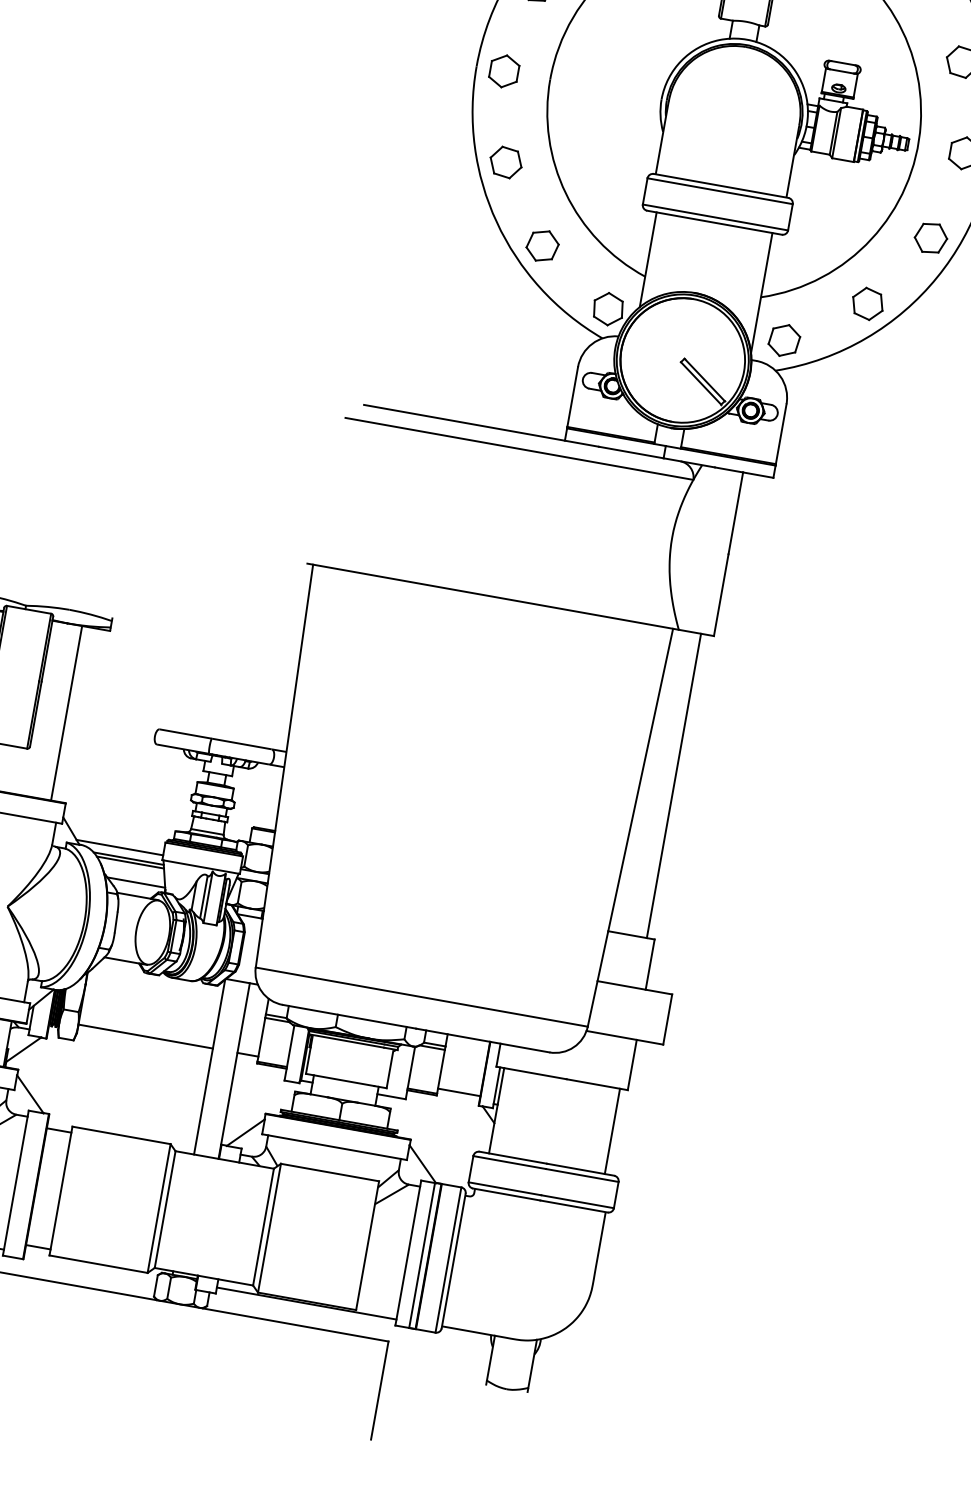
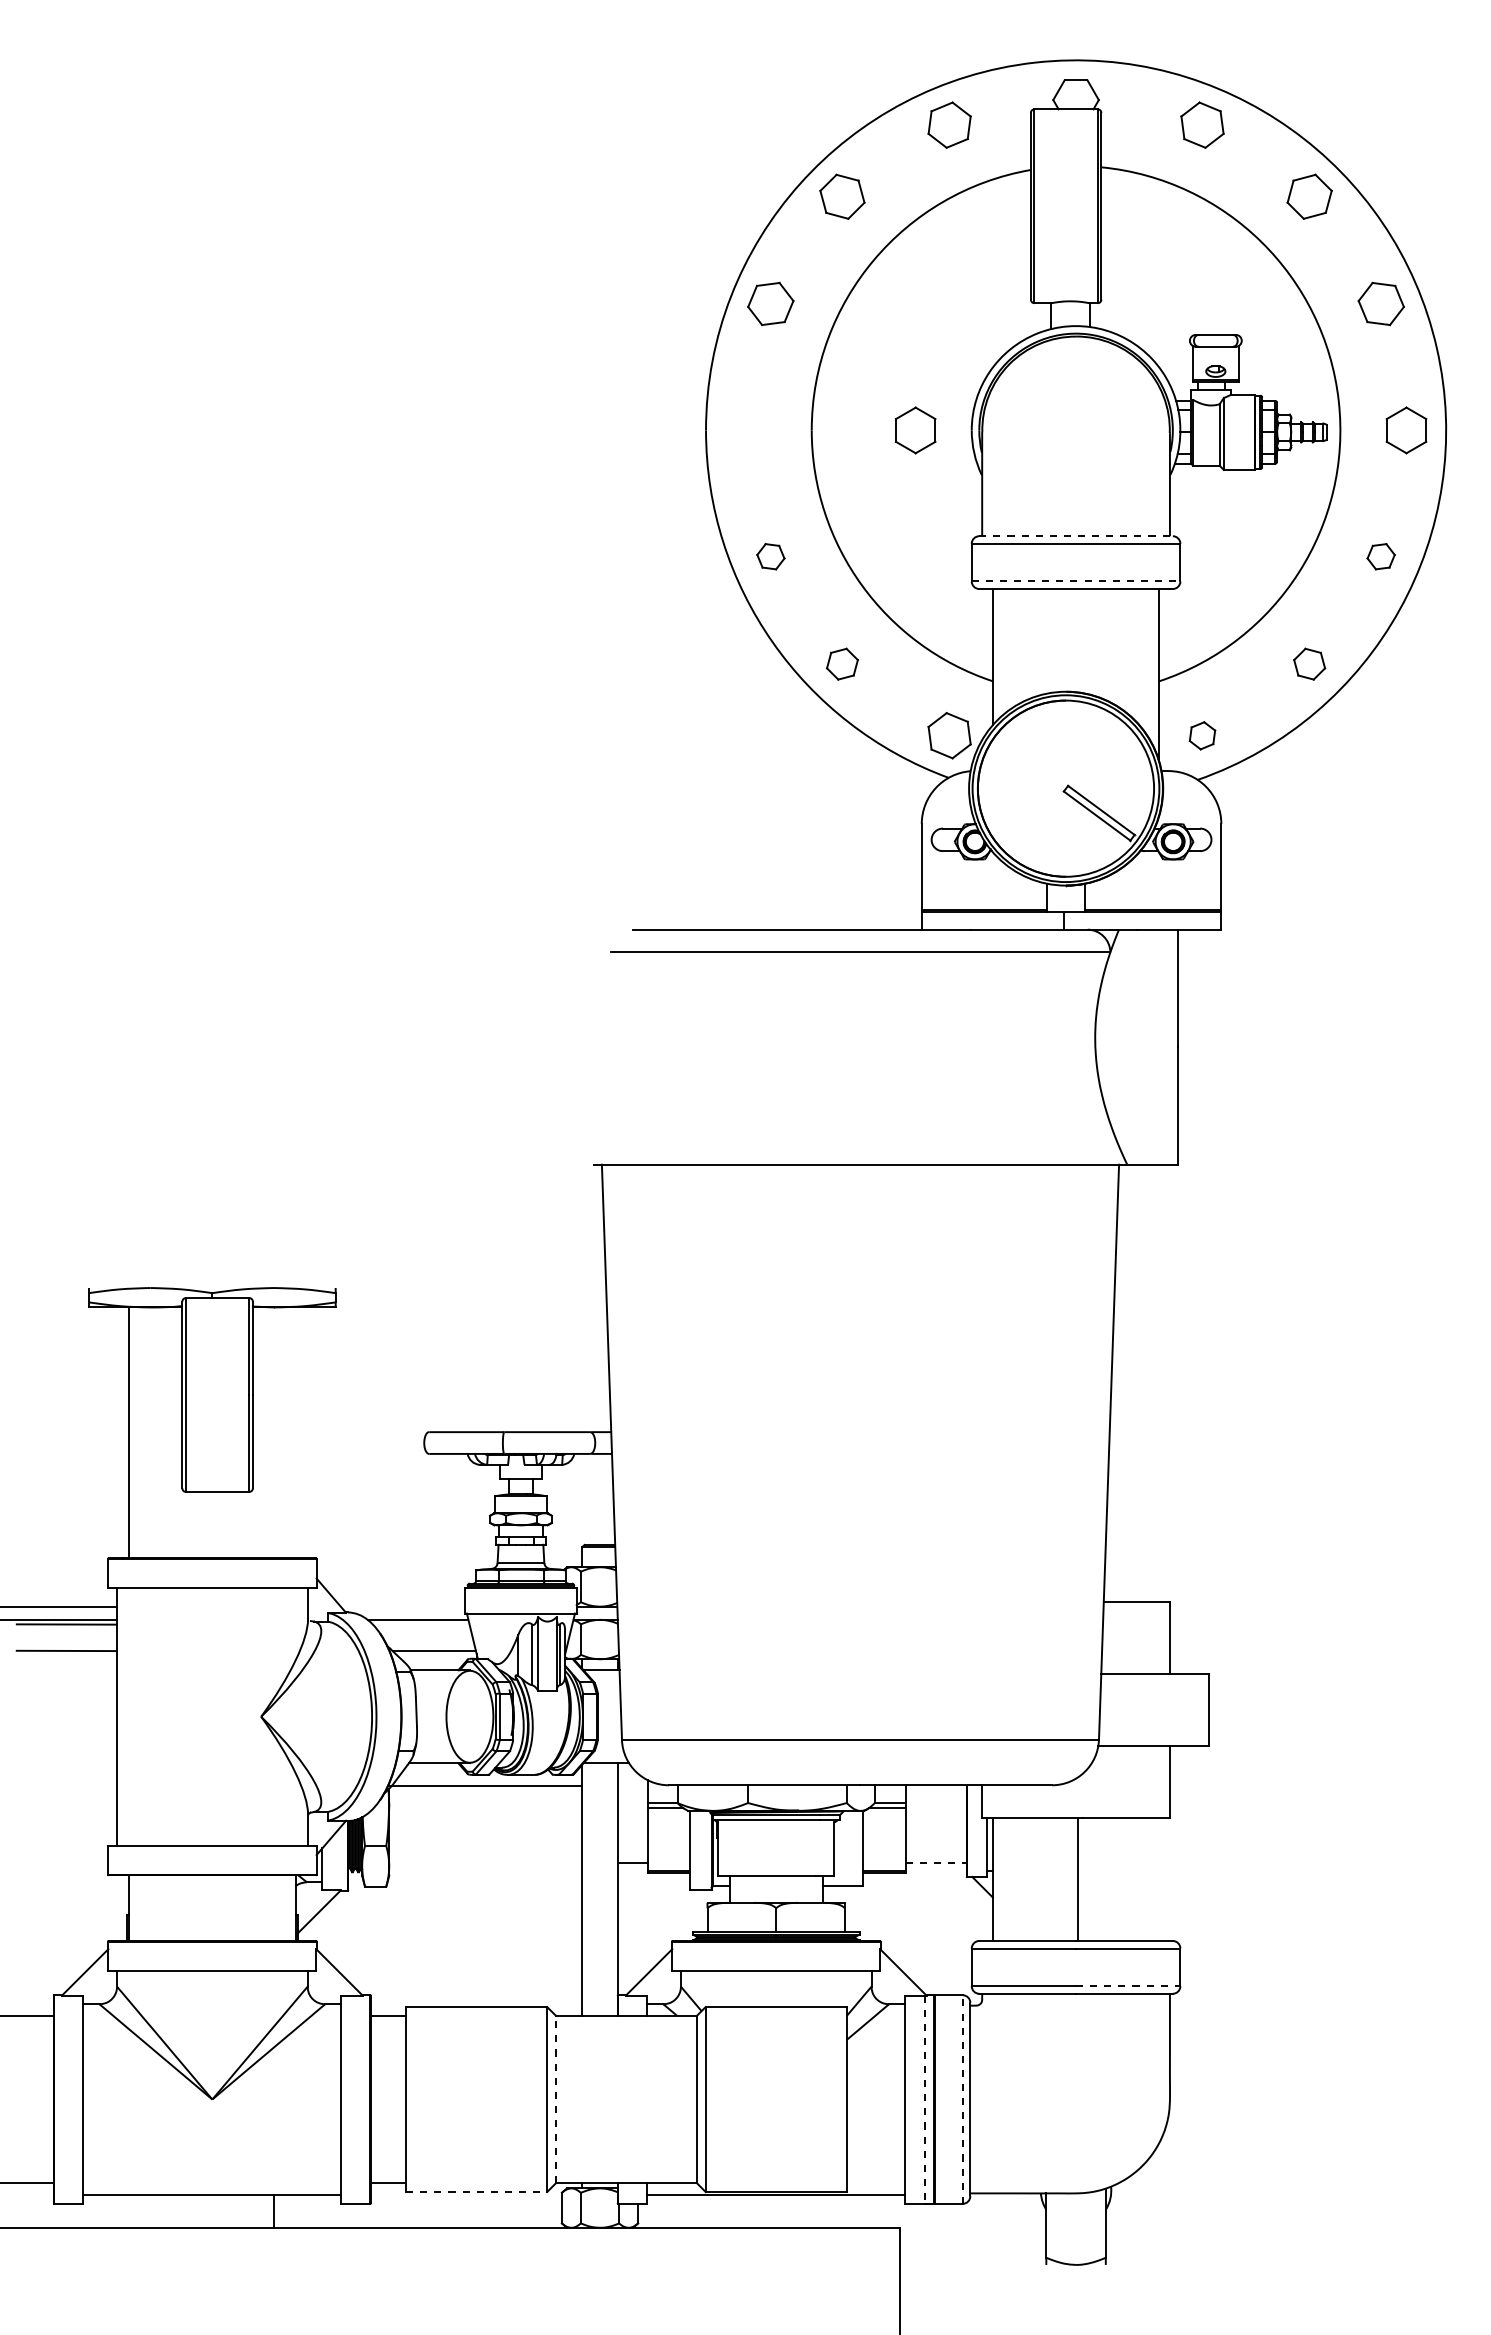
part: (504, 71) -> (915, 430), moved
part: (505, 162) -> (770, 556), size x0.6
line: (721, 186) -> (1076, 536), solid -> dashed
line: (715, 217) -> (1076, 581), solid -> dashed
part: (930, 237) -> (1380, 556), size x0.6
part: (542, 246) -> (842, 664), size x0.7
part: (867, 304) -> (1309, 664), size x0.7
part: (784, 340) -> (1202, 735), size x0.6
line: (66, 713) -> (295, 1432), removed
line: (674, 785) -> (1159, 1382), removed
line: (119, 847) -> (402, 1606), removed
line: (130, 862) -> (421, 1624), removed
line: (145, 1036) -> (485, 1786), moved
line: (459, 1092) -> (936, 1863), solid -> dashed
line: (612, 1131) -> (1078, 1879), moved
line: (577, 1201) -> (1128, 1986), solid -> dashed
line: (164, 1209) -> (555, 2099), solid -> dashed
line: (422, 1256) -> (925, 2100), solid -> dashed
line: (448, 1260) -> (962, 2099), solid -> dashed
line: (99, 1264) -> (477, 2192), solid -> dashed

